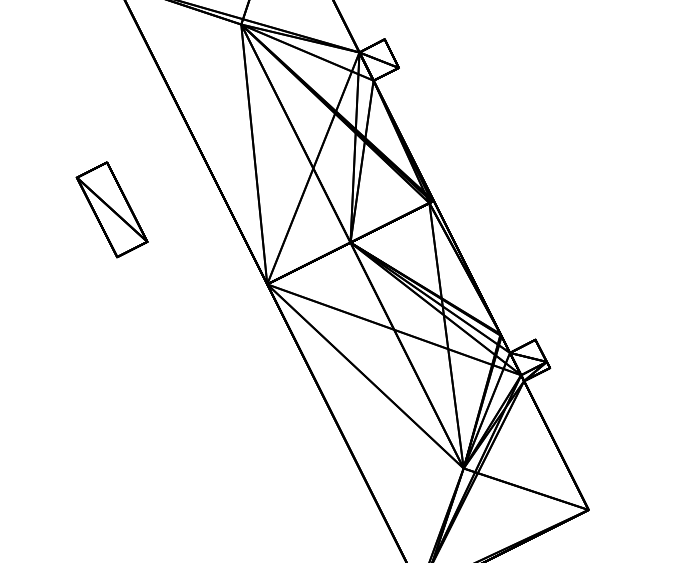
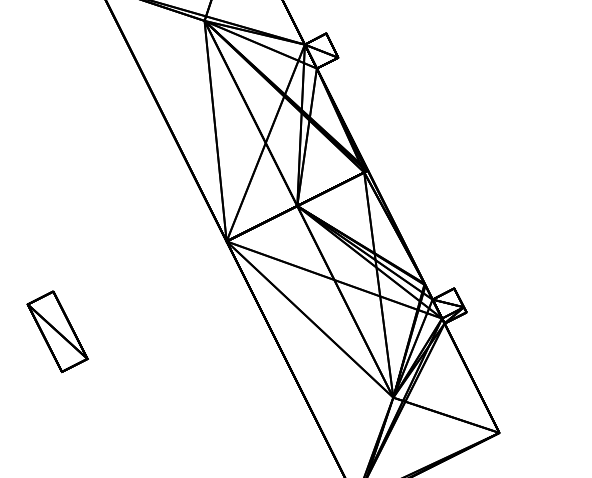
part: (111, 209) -> (57, 331), moved

